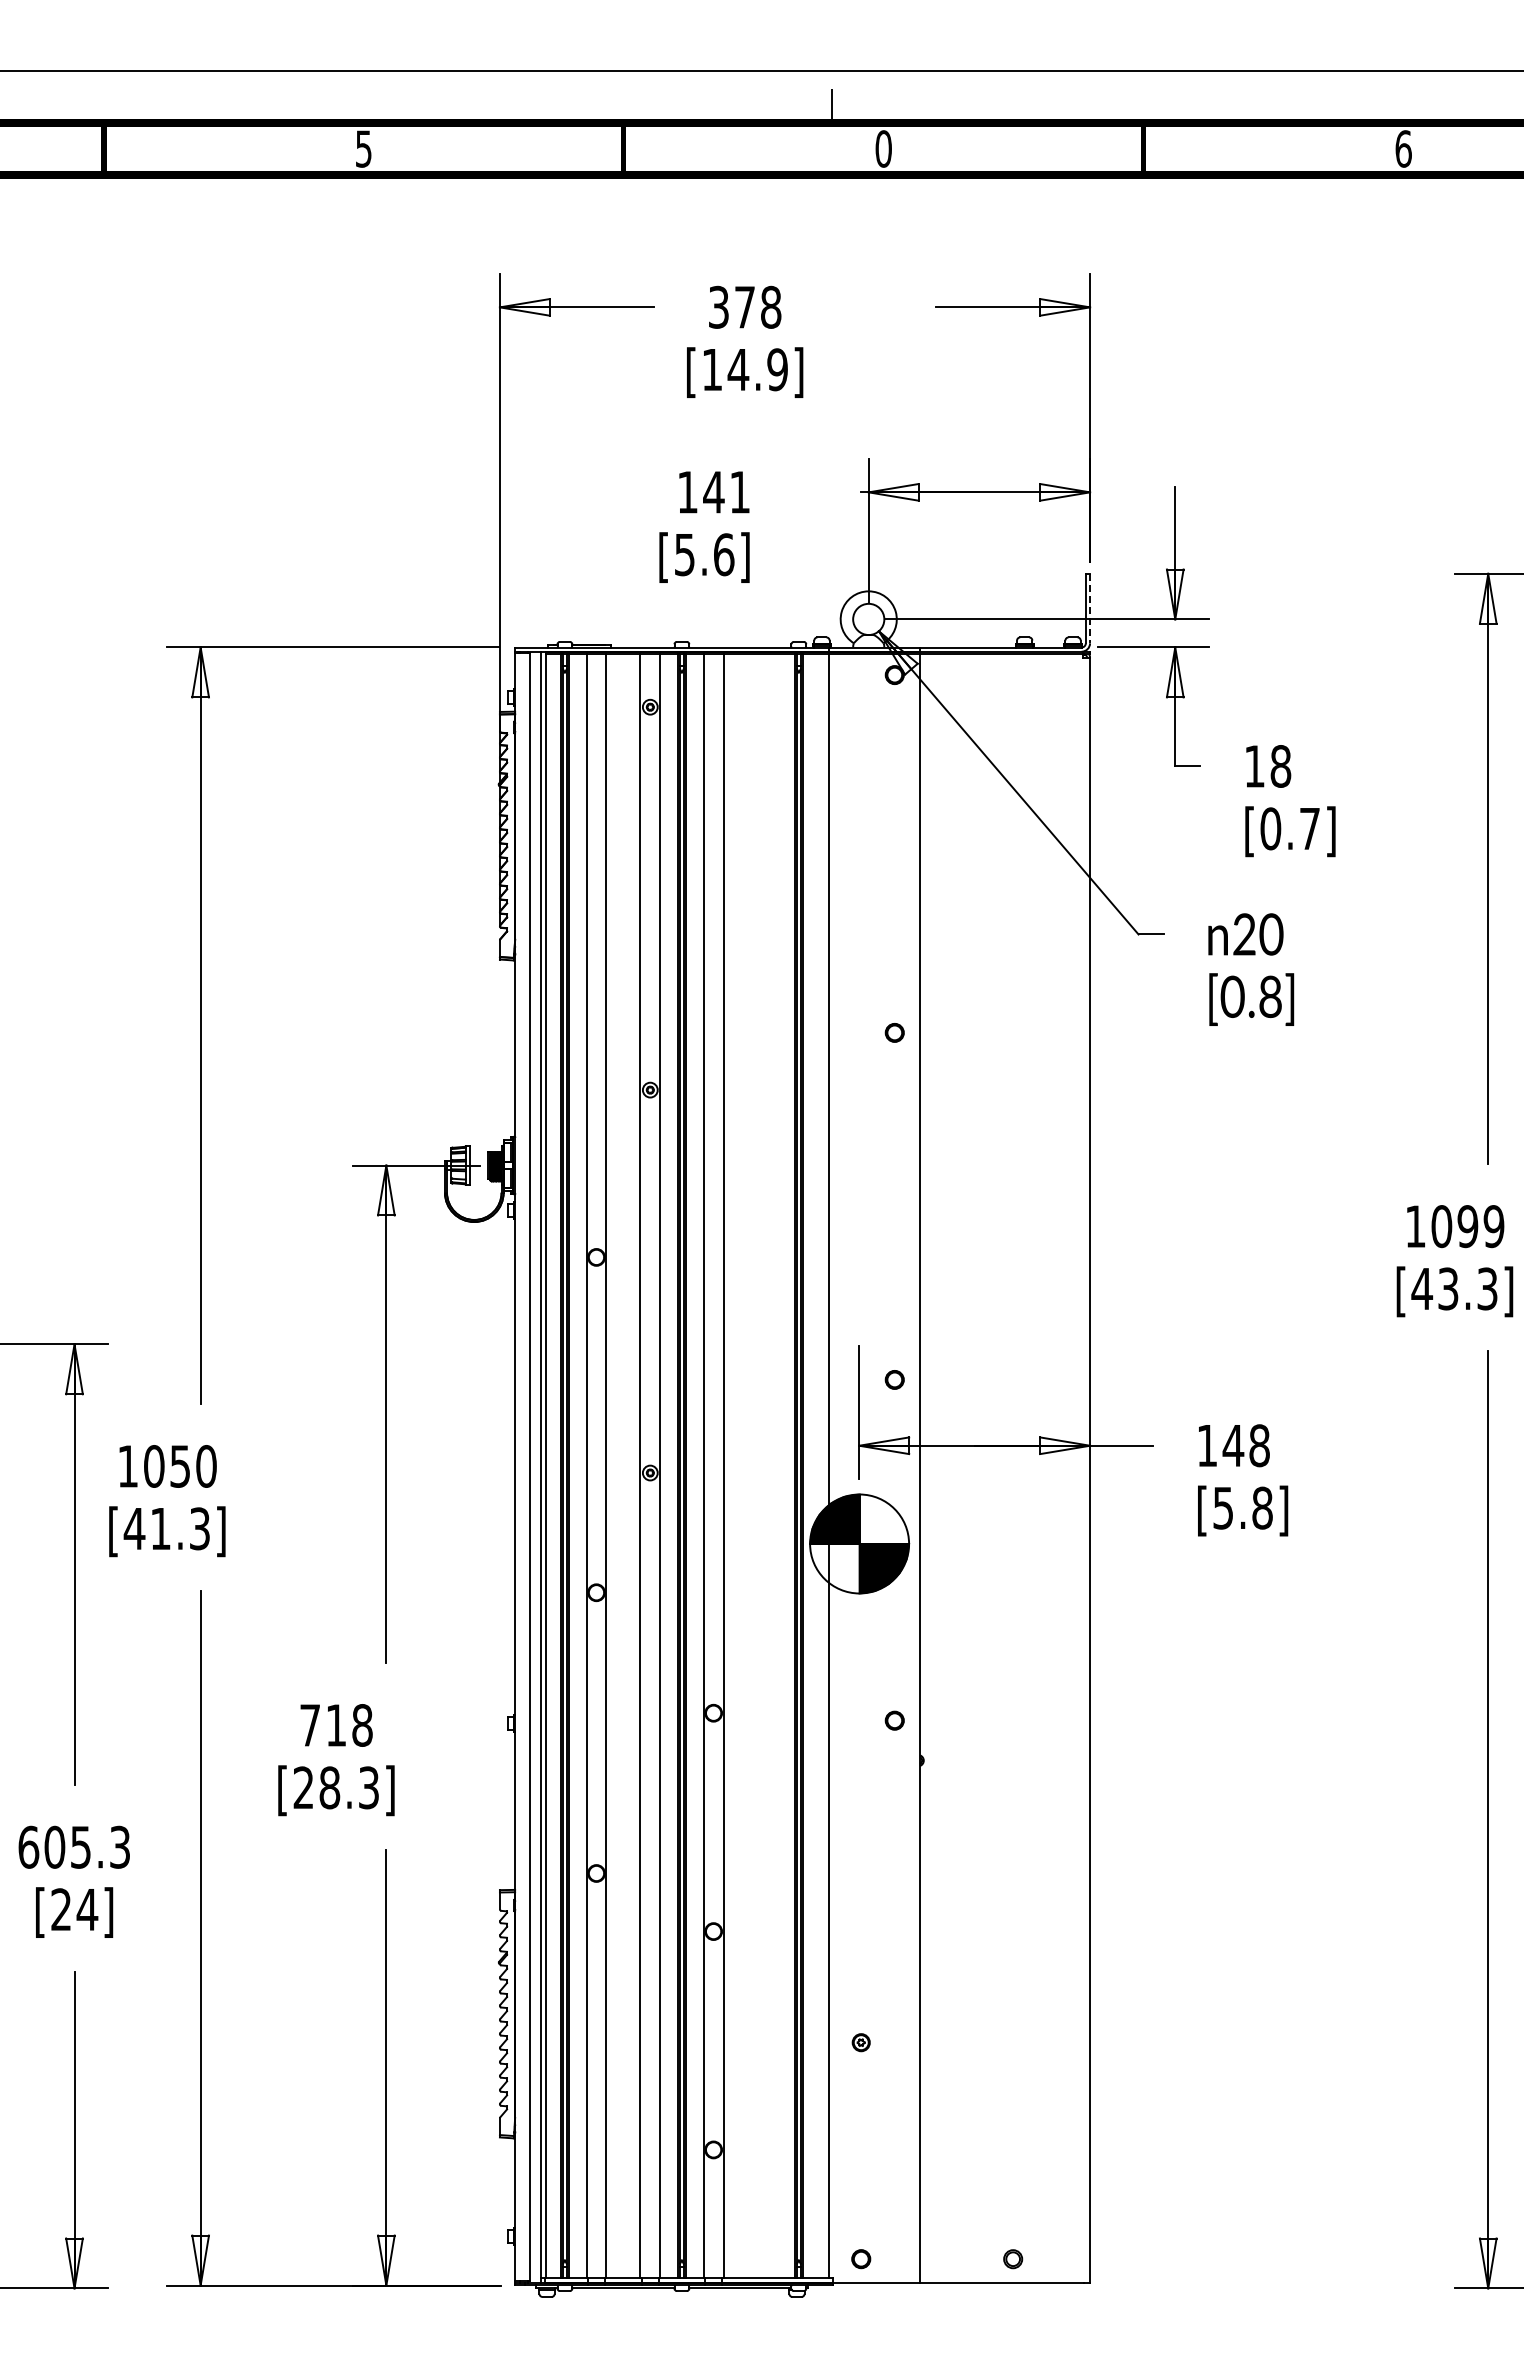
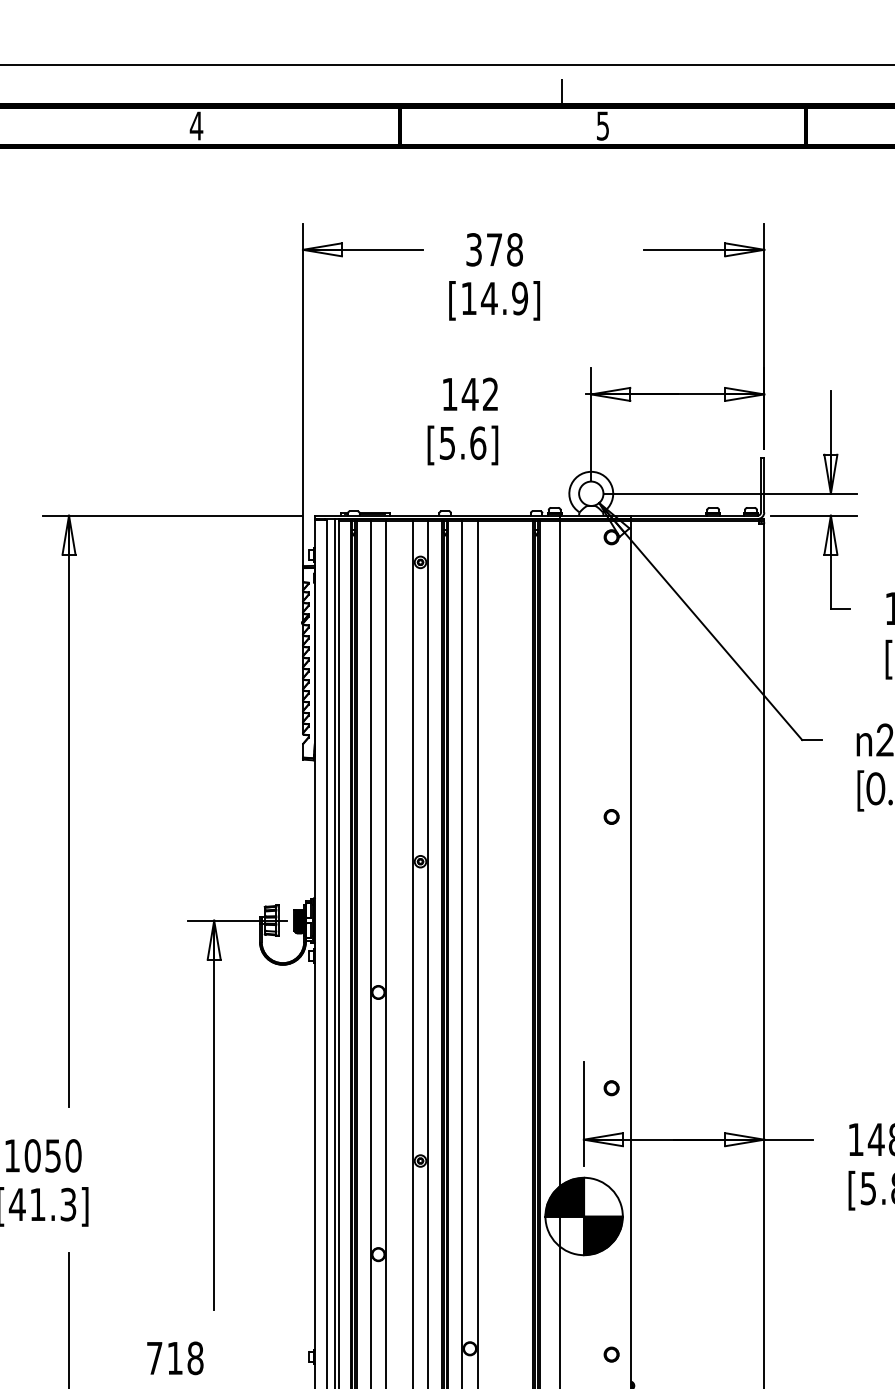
text: (363, 148) -> (196, 125), 5 -> 4
text: (883, 148) -> (602, 125), 0 -> 5
text: (739, 491) -> (490, 393), 141 -> 142
line: (1090, 608) -> (764, 485), dashed -> solid

